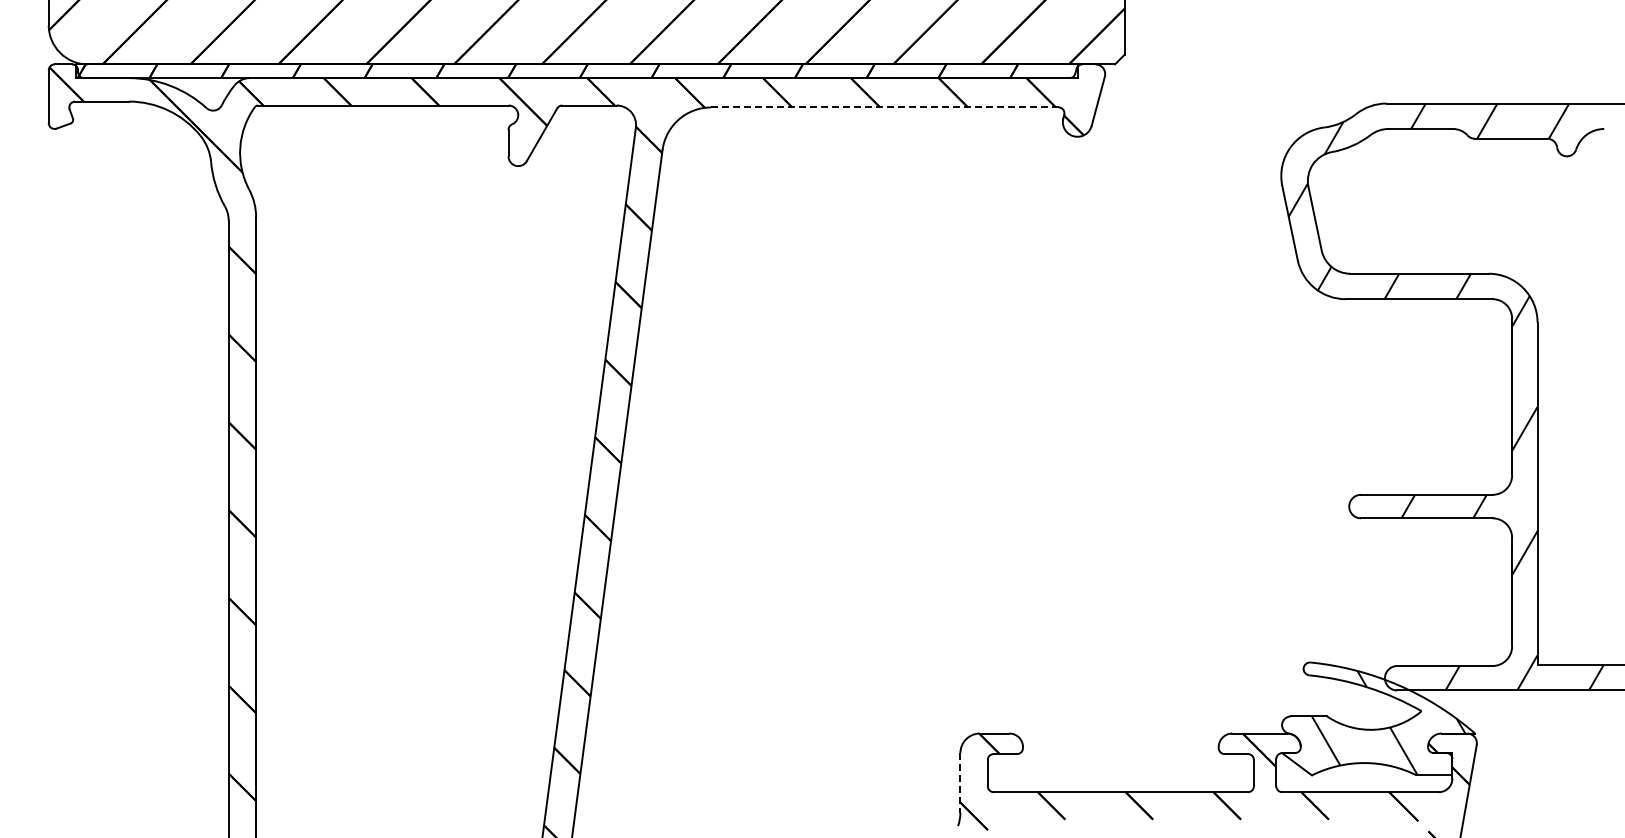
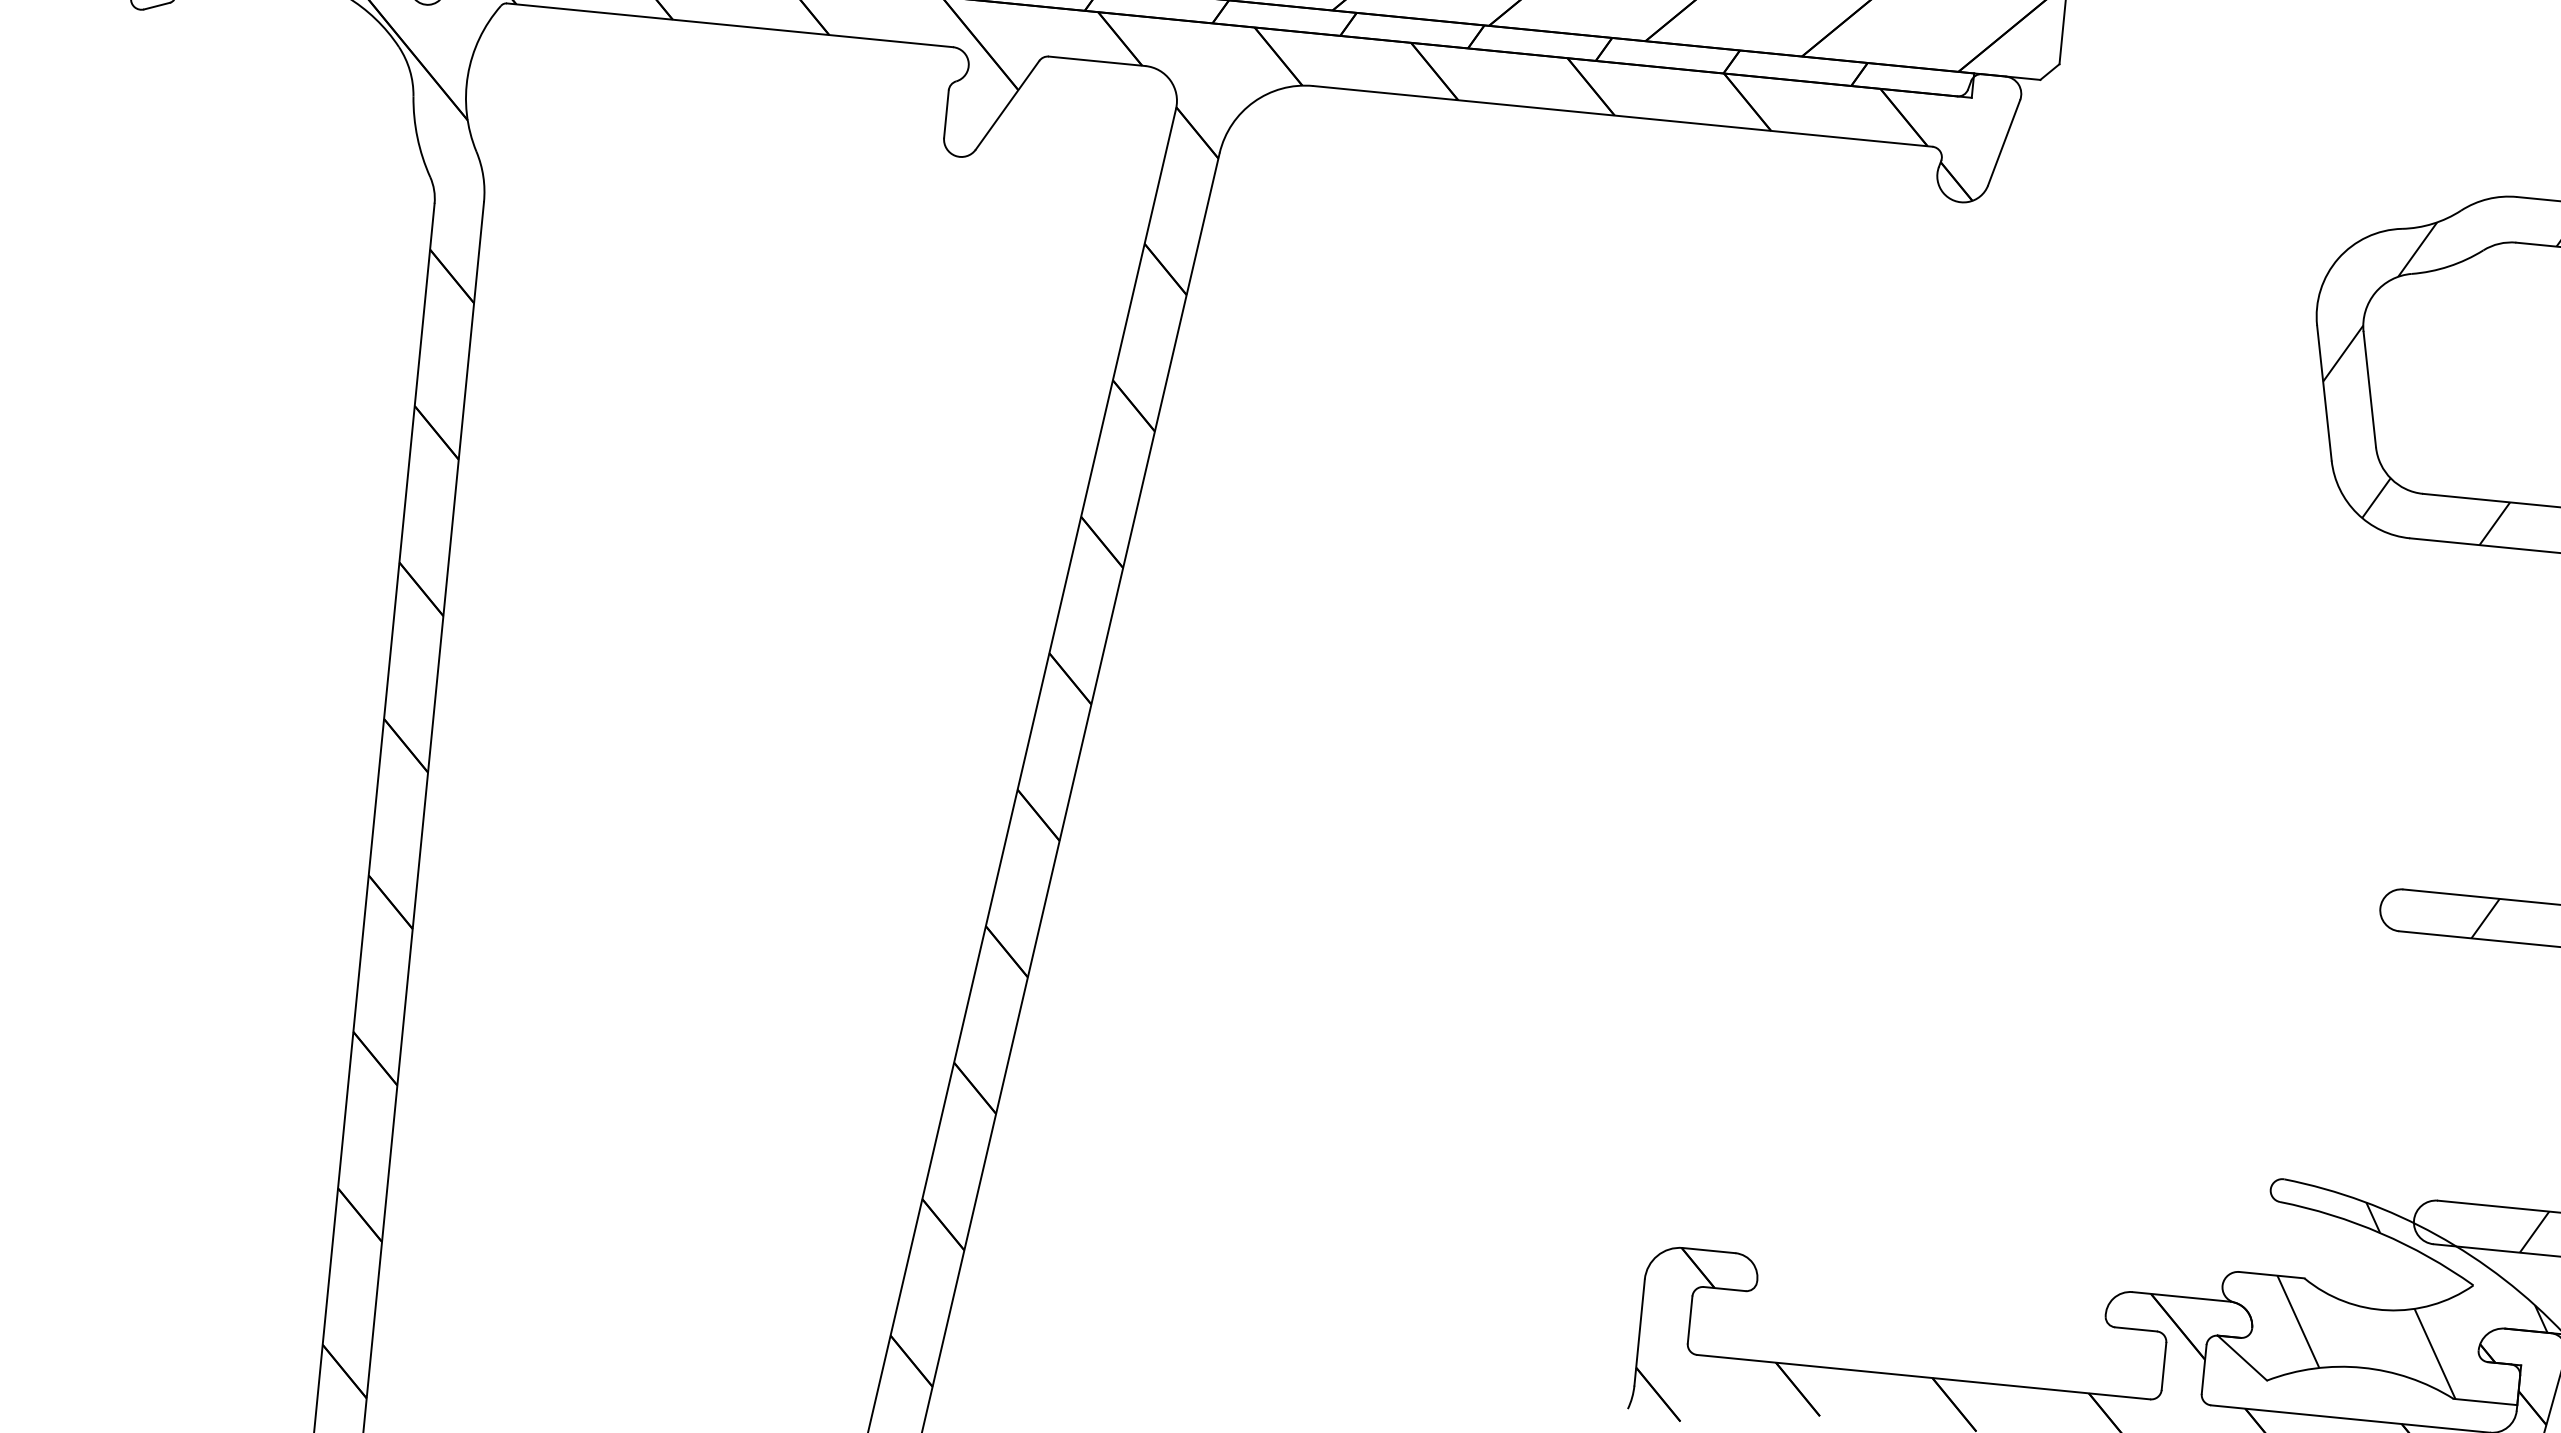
line: (884, 107) -> (1622, 116), dashed -> solid
line: (960, 782) -> (1639, 1331), dashed -> solid

